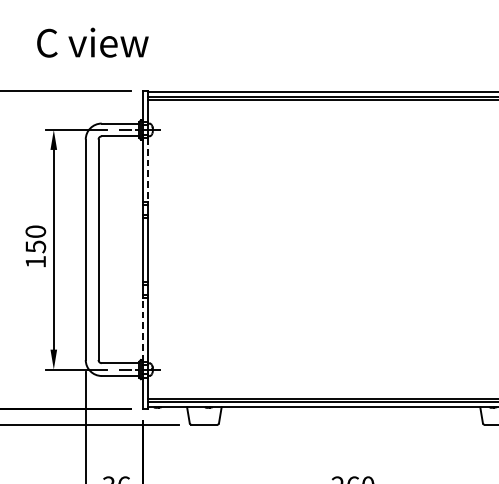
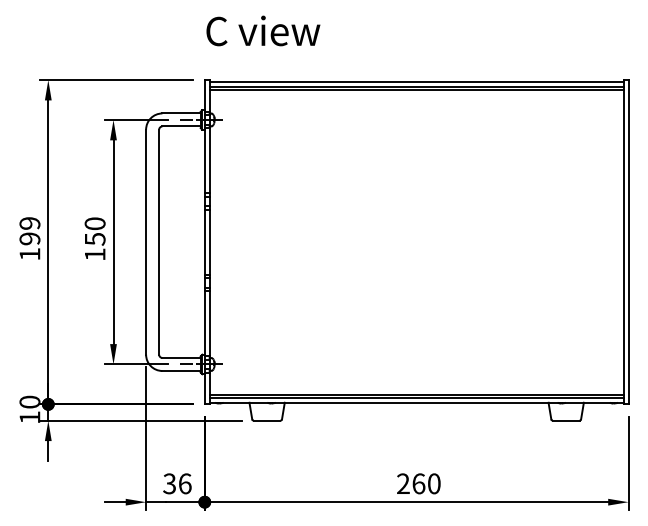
text: (93, 42) -> (263, 30), moved
line: (147, 169) -> (209, 160), dashed -> solid
line: (143, 329) -> (204, 323), dashed -> solid

